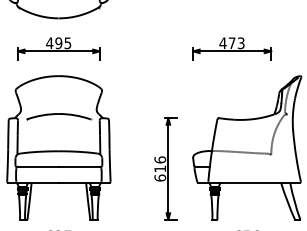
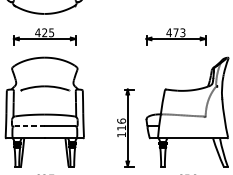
text: (58, 43) -> (44, 32), 495 -> 425
line: (38, 166) -> (29, 126), solid -> dashed
text: (160, 177) -> (121, 134), 616 -> 116

